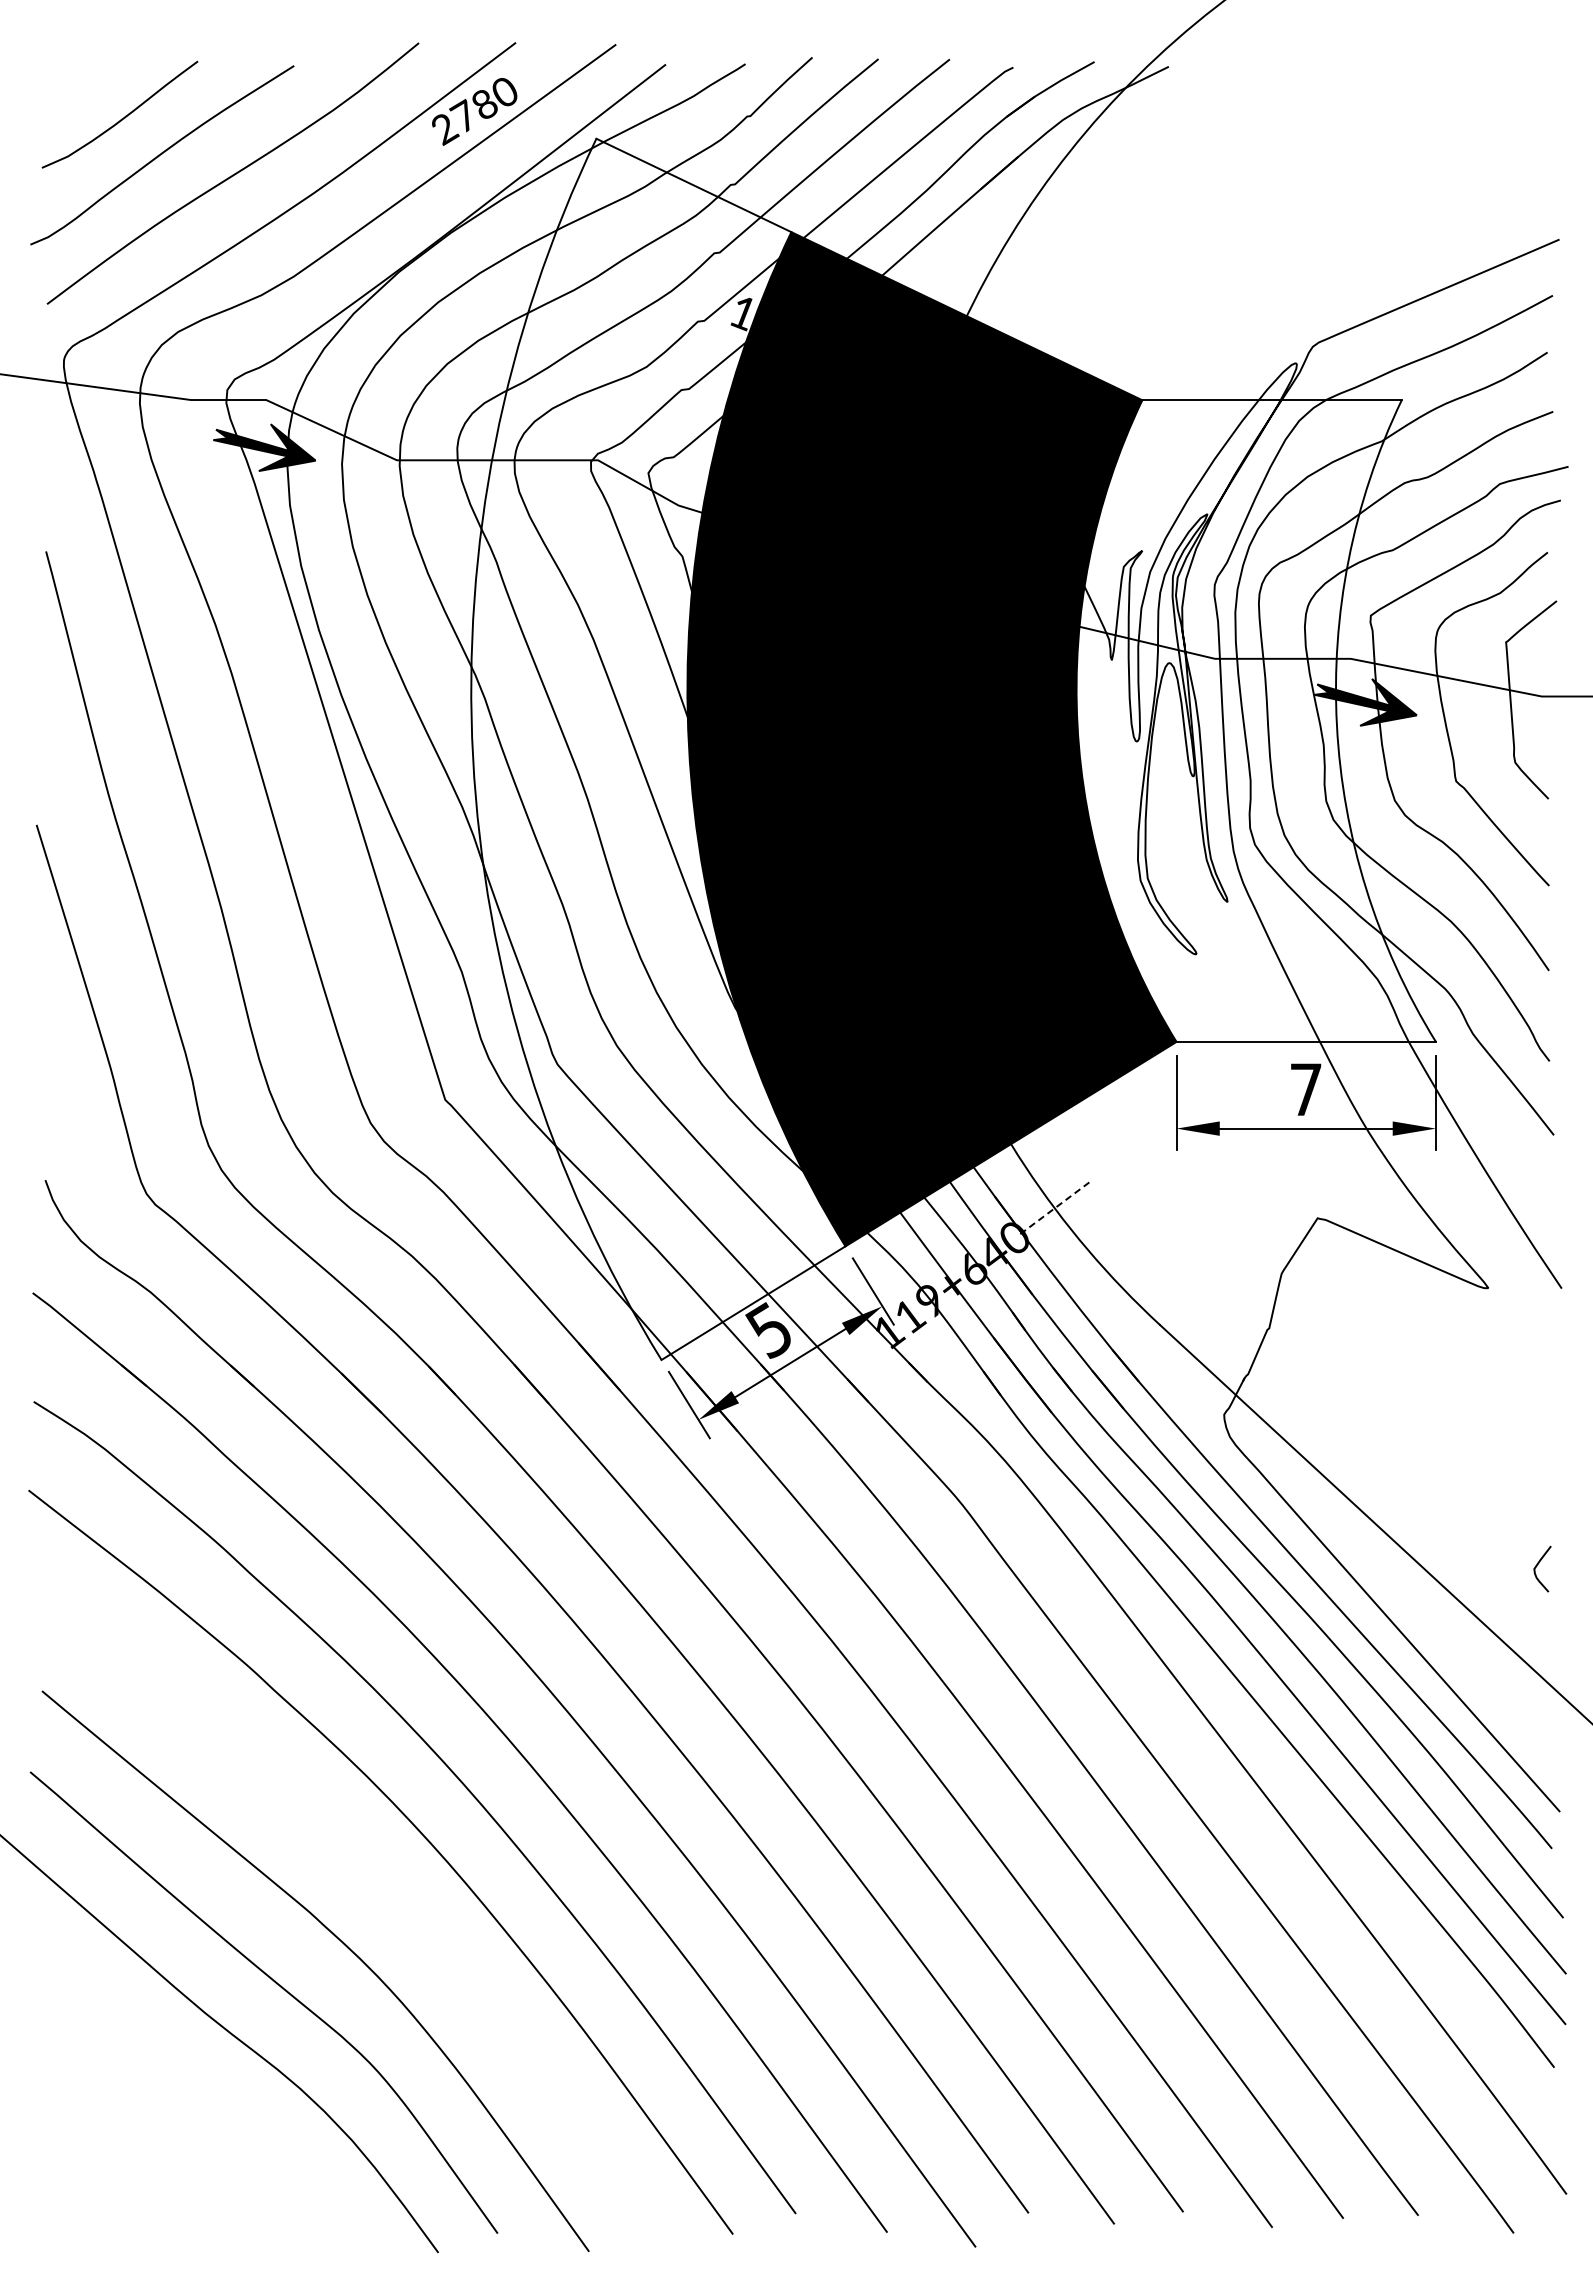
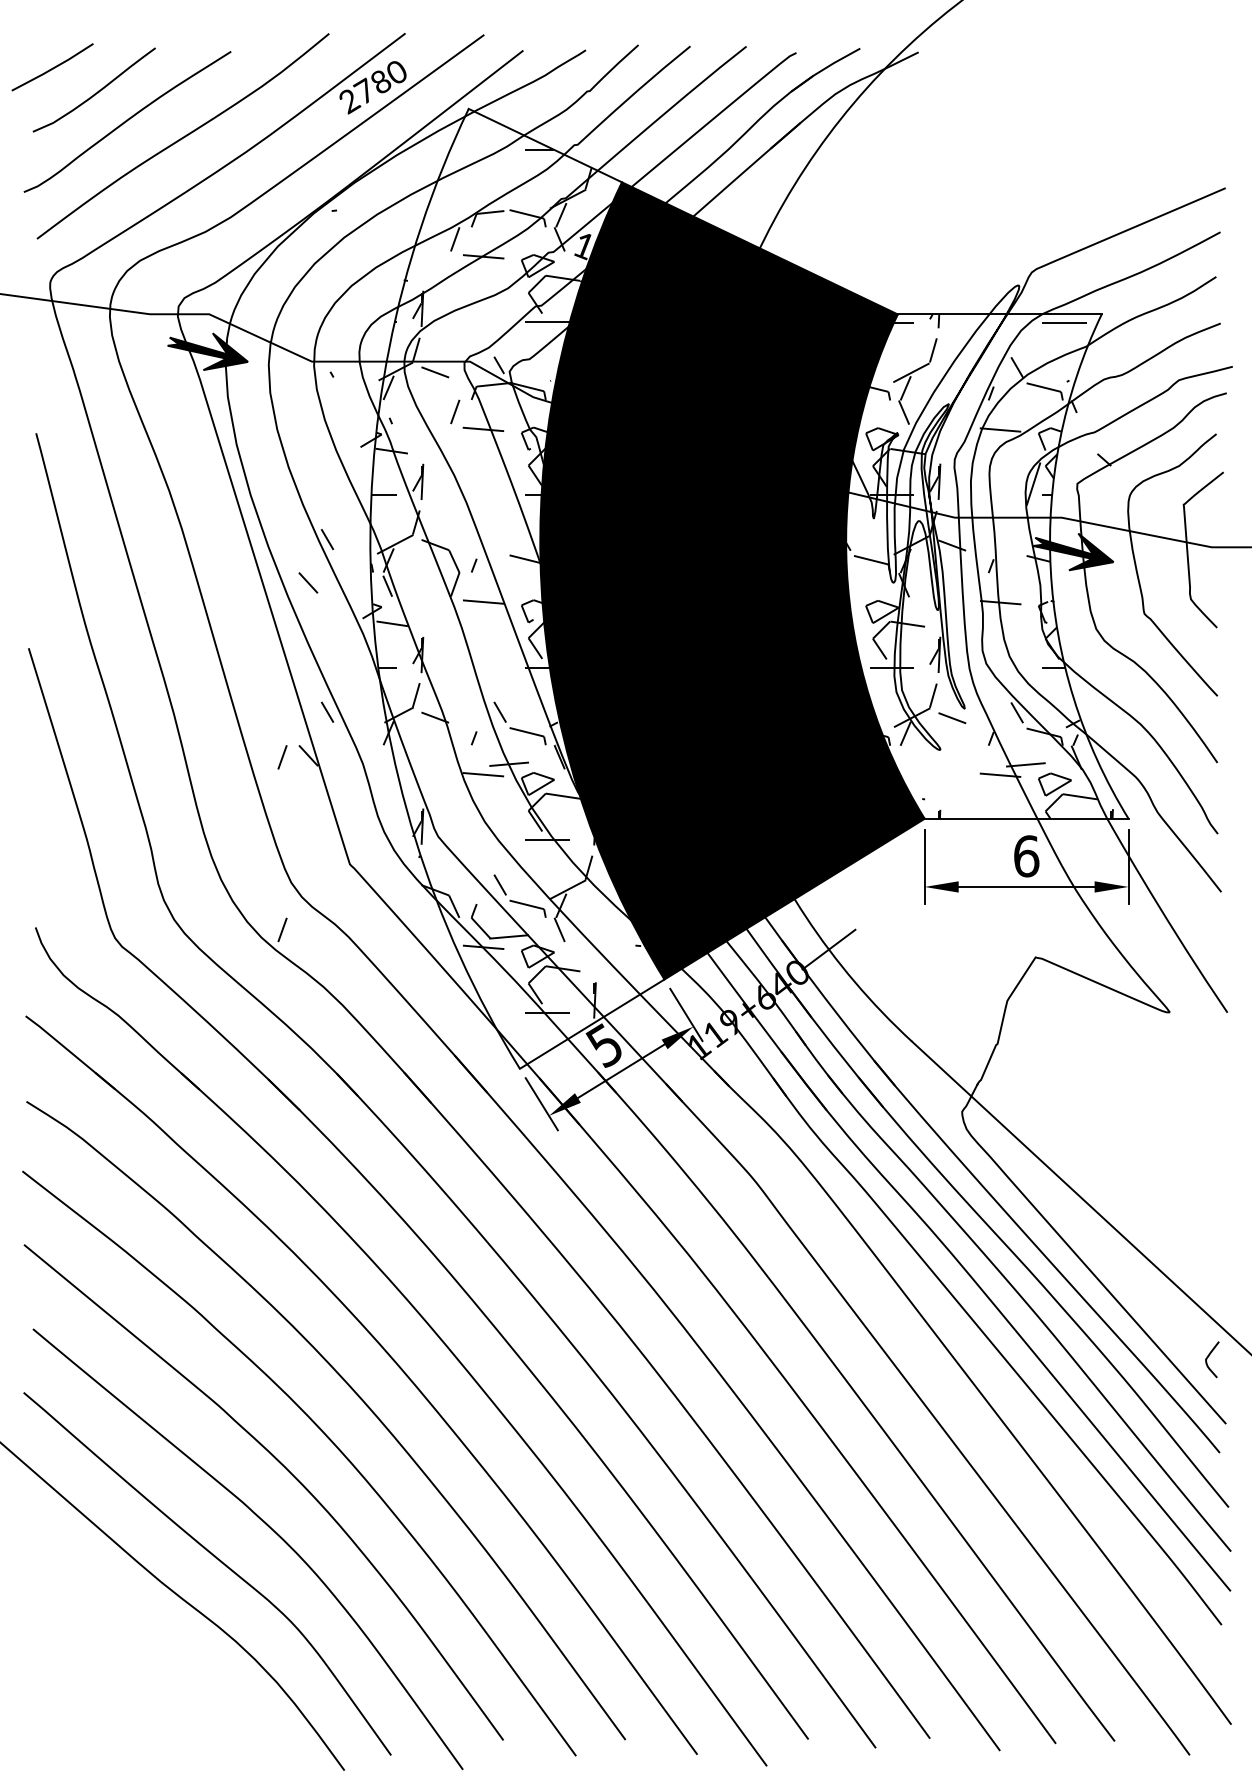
line: (68, 85) -> (53, 67), added
hatch: (1241, 720) -> (975, 566), added
hatch: (499, 743) -> (392, 584), added
text: (1306, 1089) -> (1026, 856), 7 -> 6
line: (1054, 1208) -> (828, 949), dashed -> solid
curve: (1537, 1566) -> (1208, 1357), moved
curve: (365, 1871) -> (287, 1470), added

